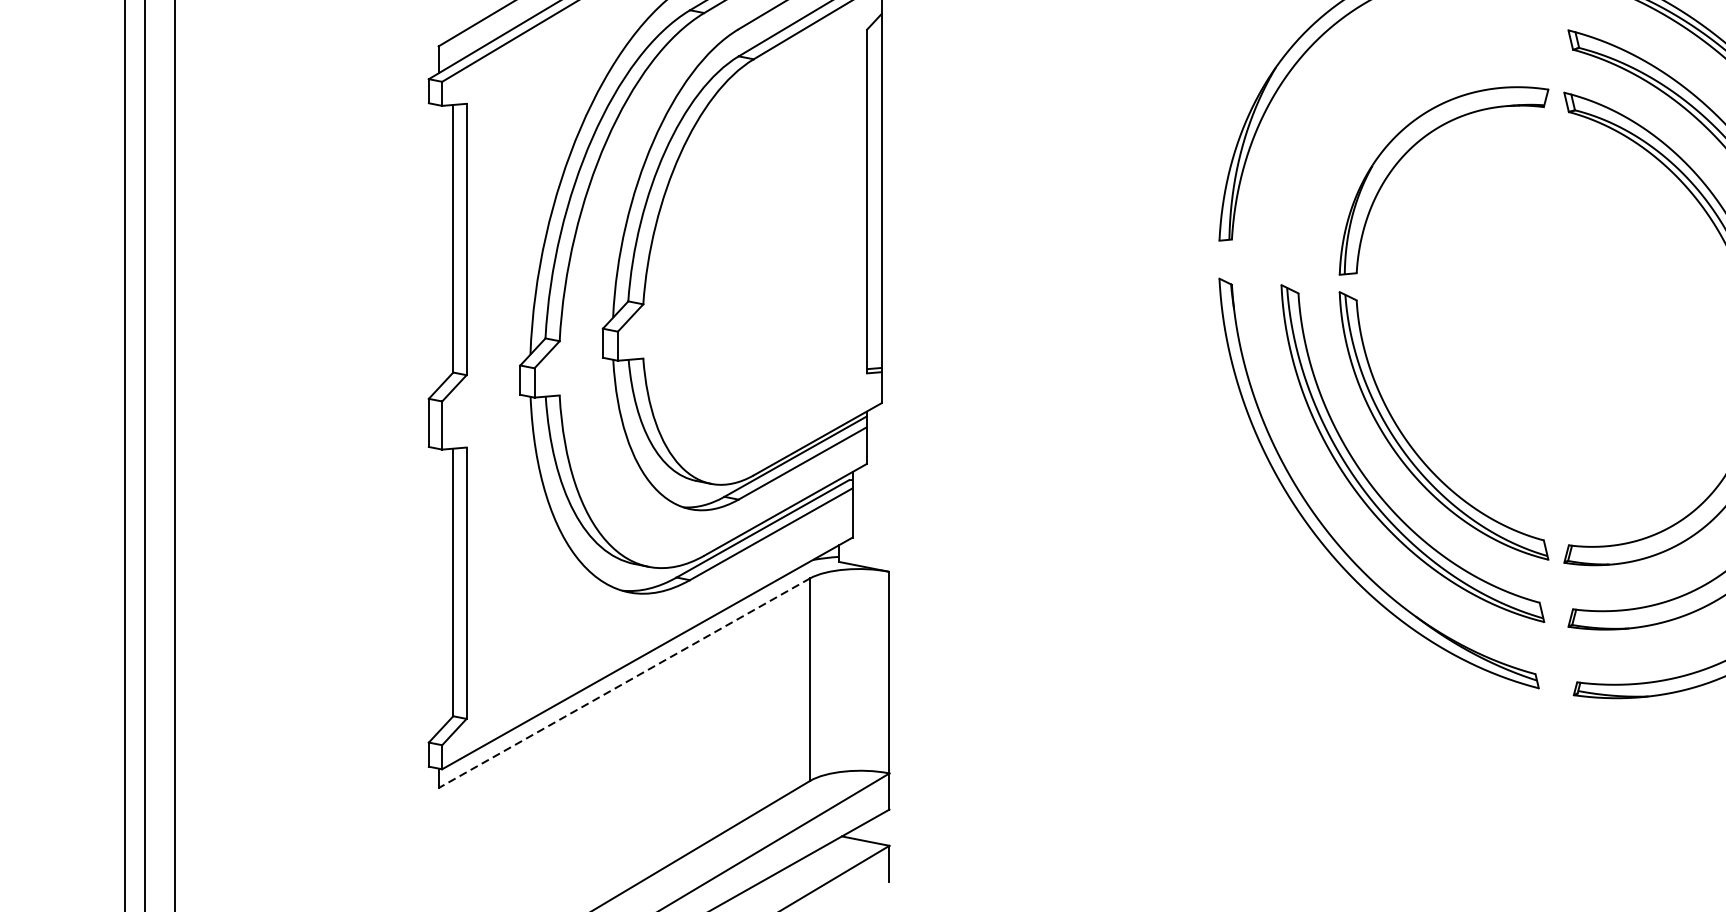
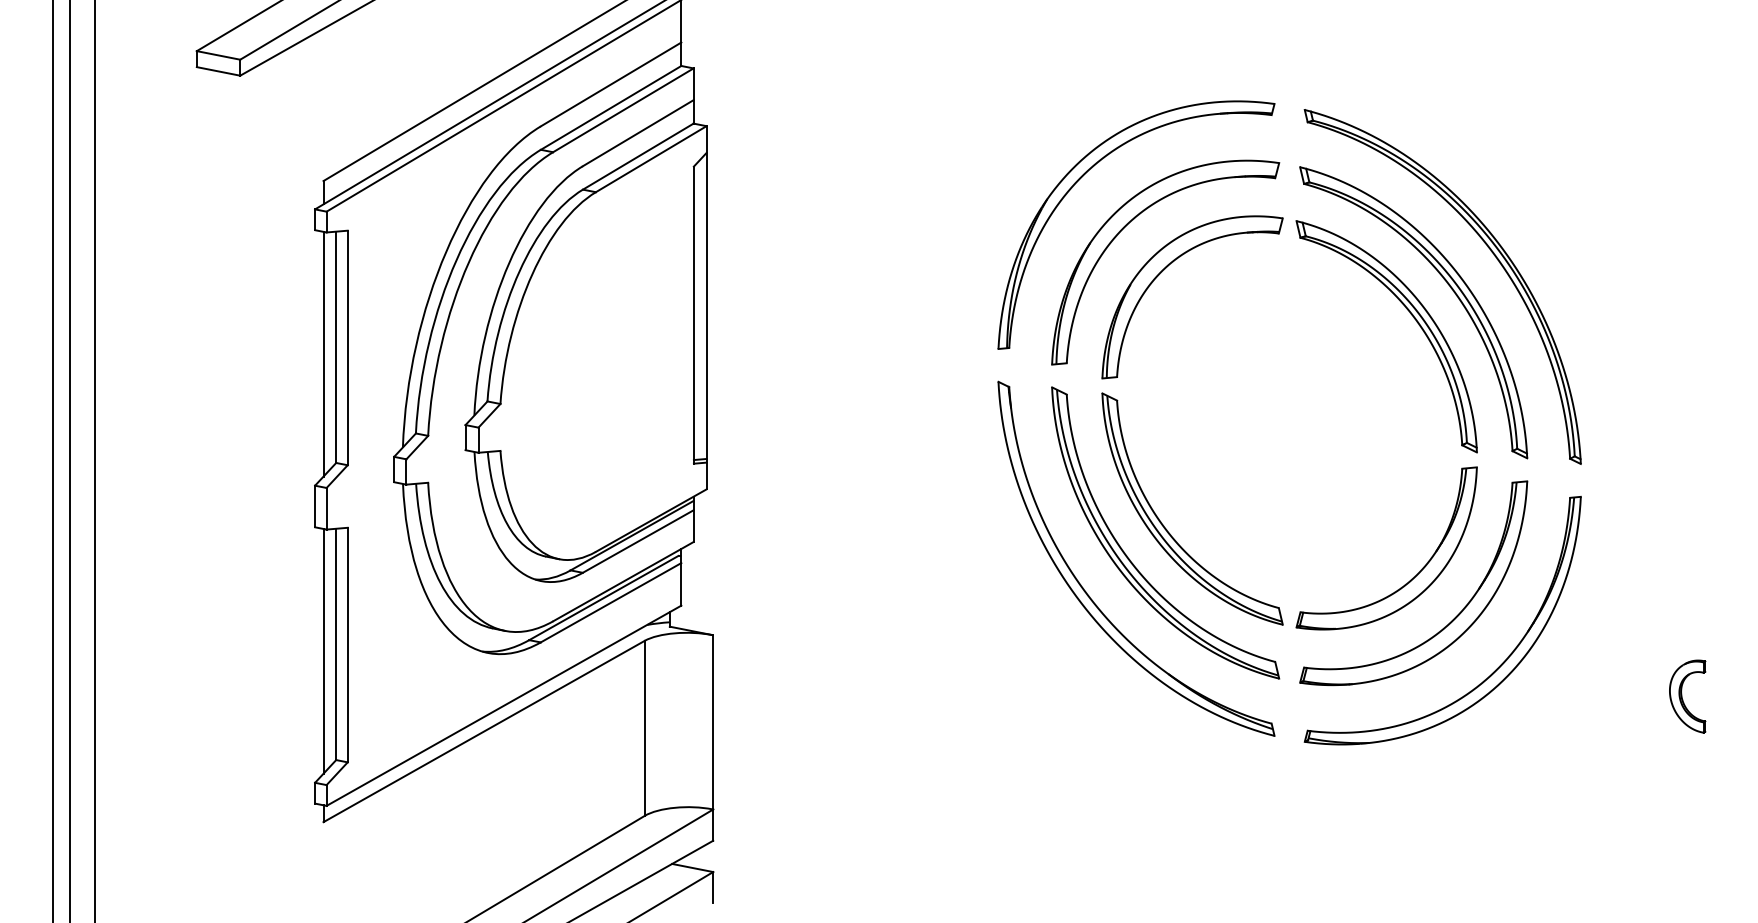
part: (1375, 92) -> (1133, 220), added
line: (438, 245) -> (323, 353), added
line: (438, 589) -> (323, 650), added
line: (623, 683) -> (483, 731), dashed -> solid

